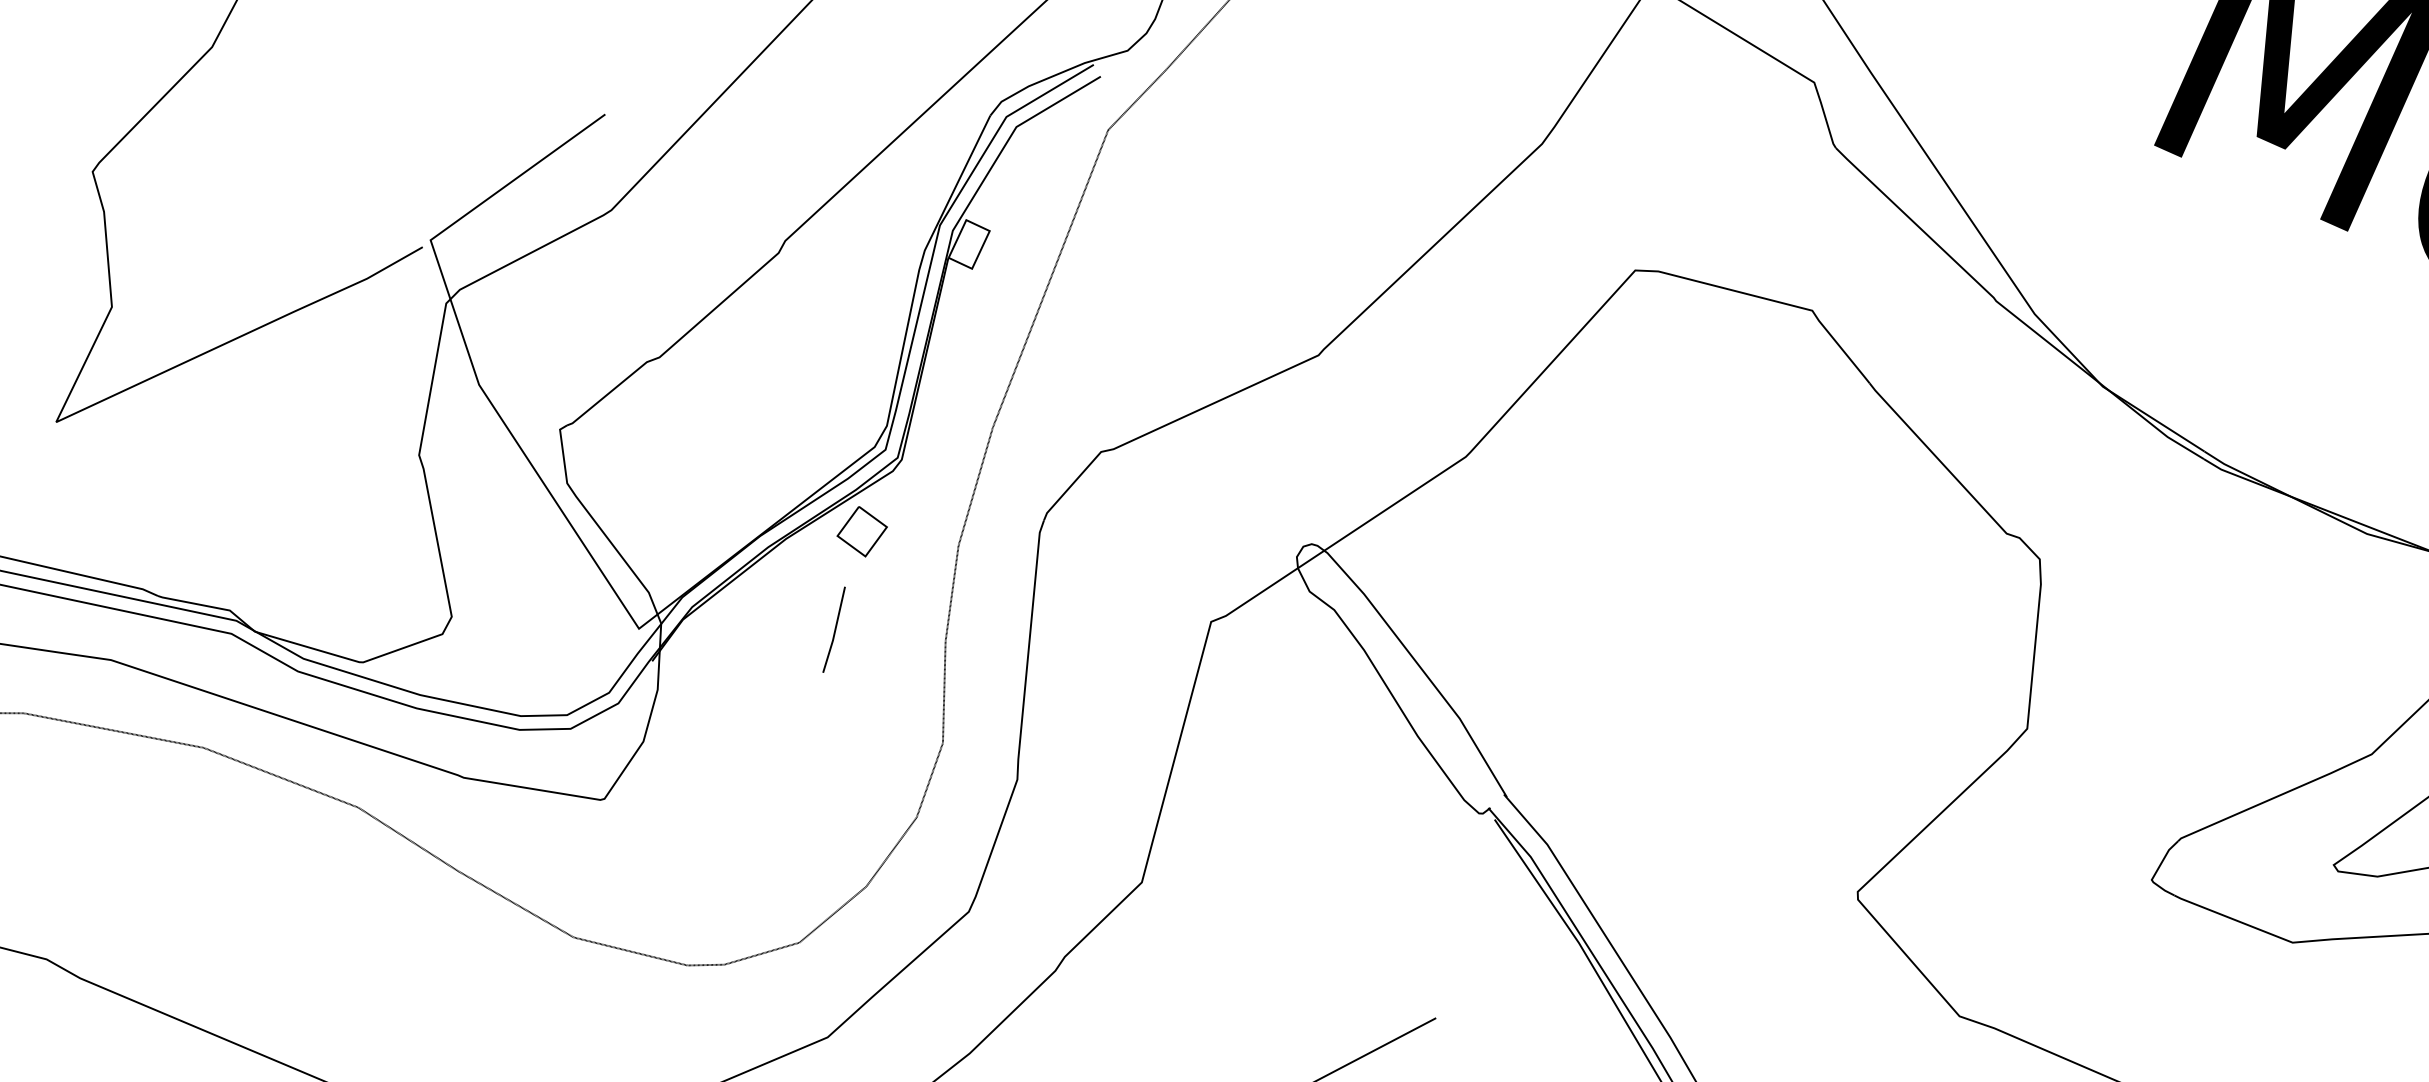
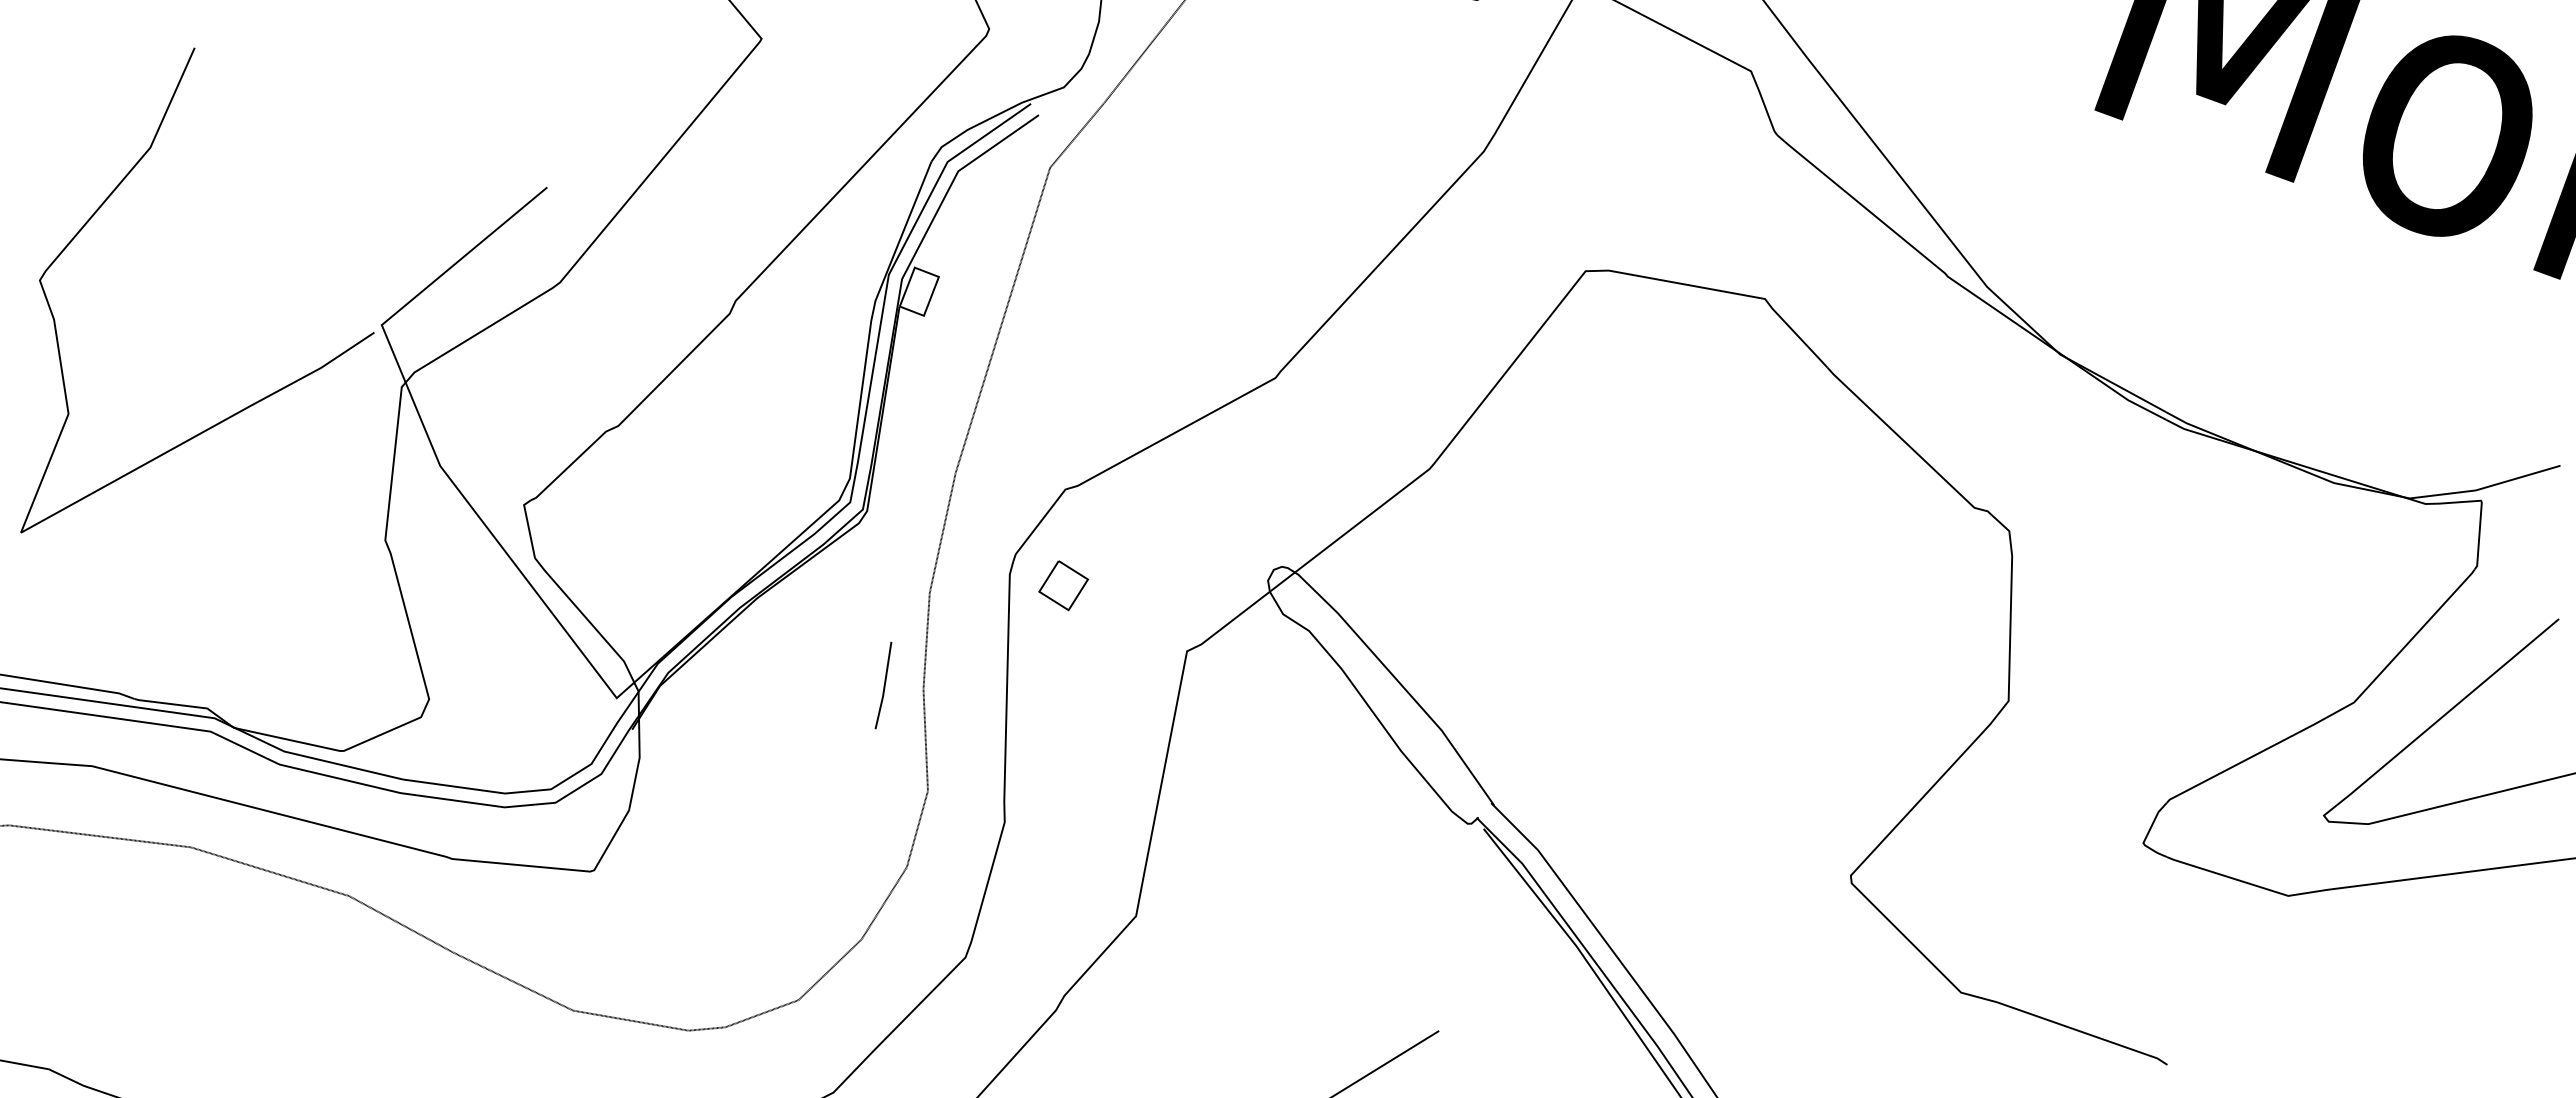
part: (862, 531) -> (1063, 585), moved
line: (834, 629) -> (883, 685), moved

